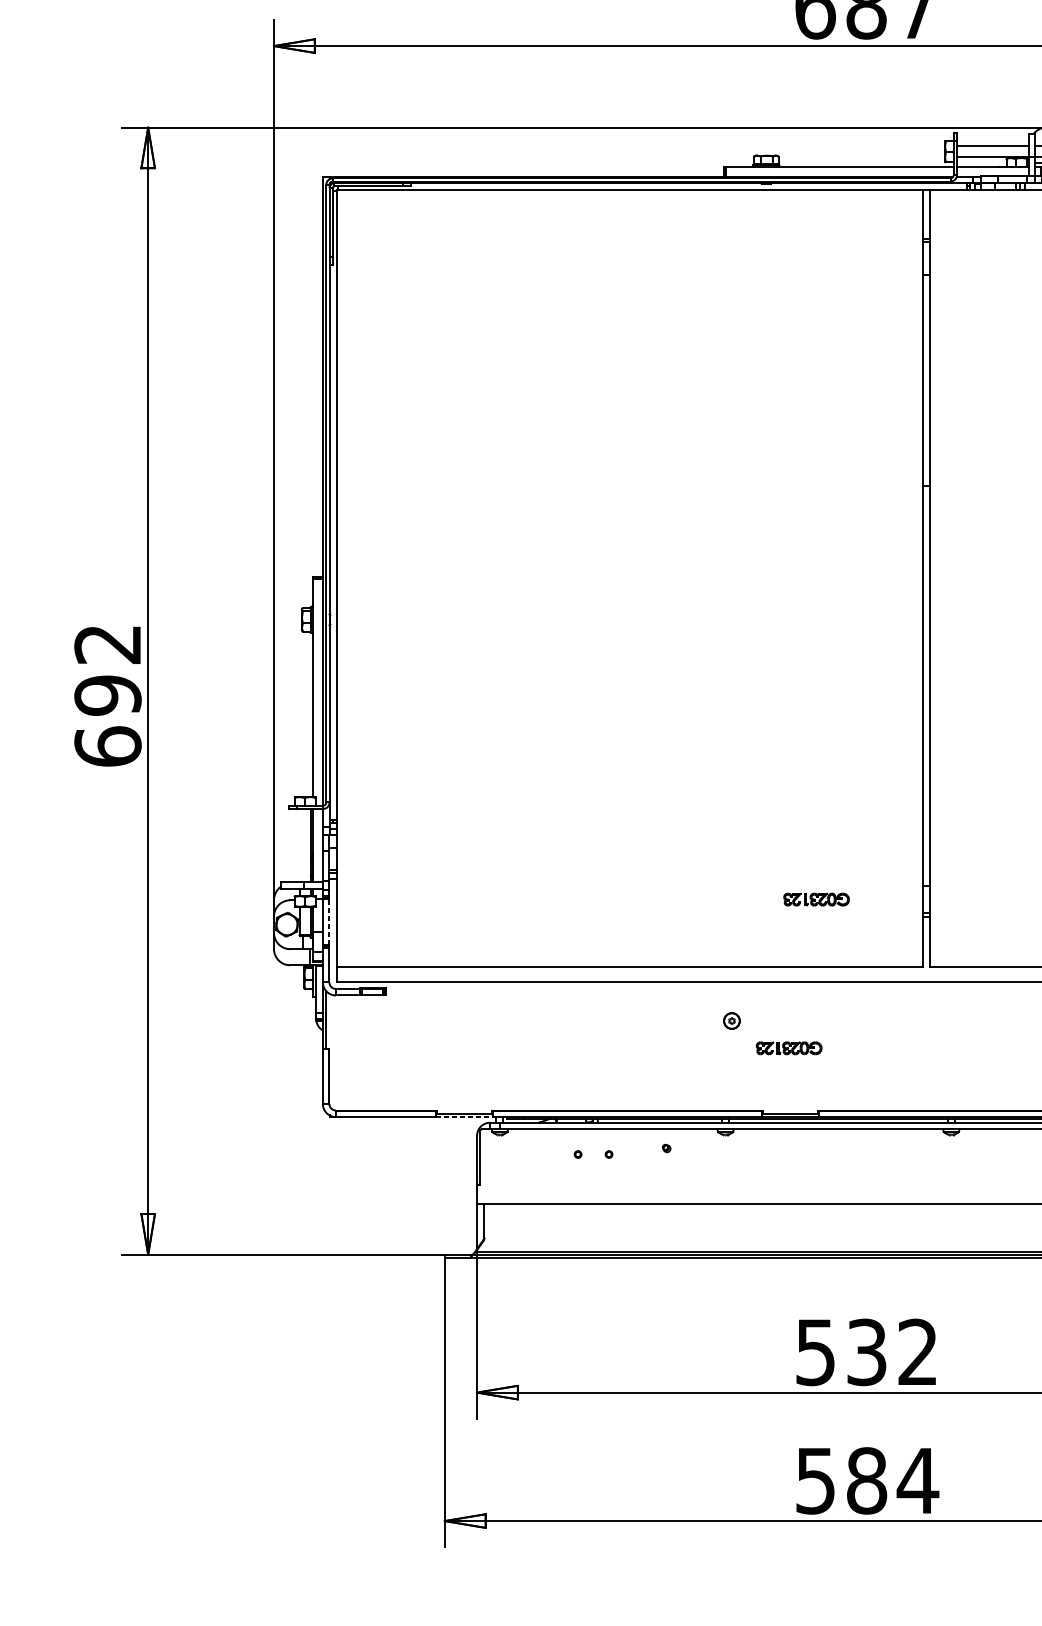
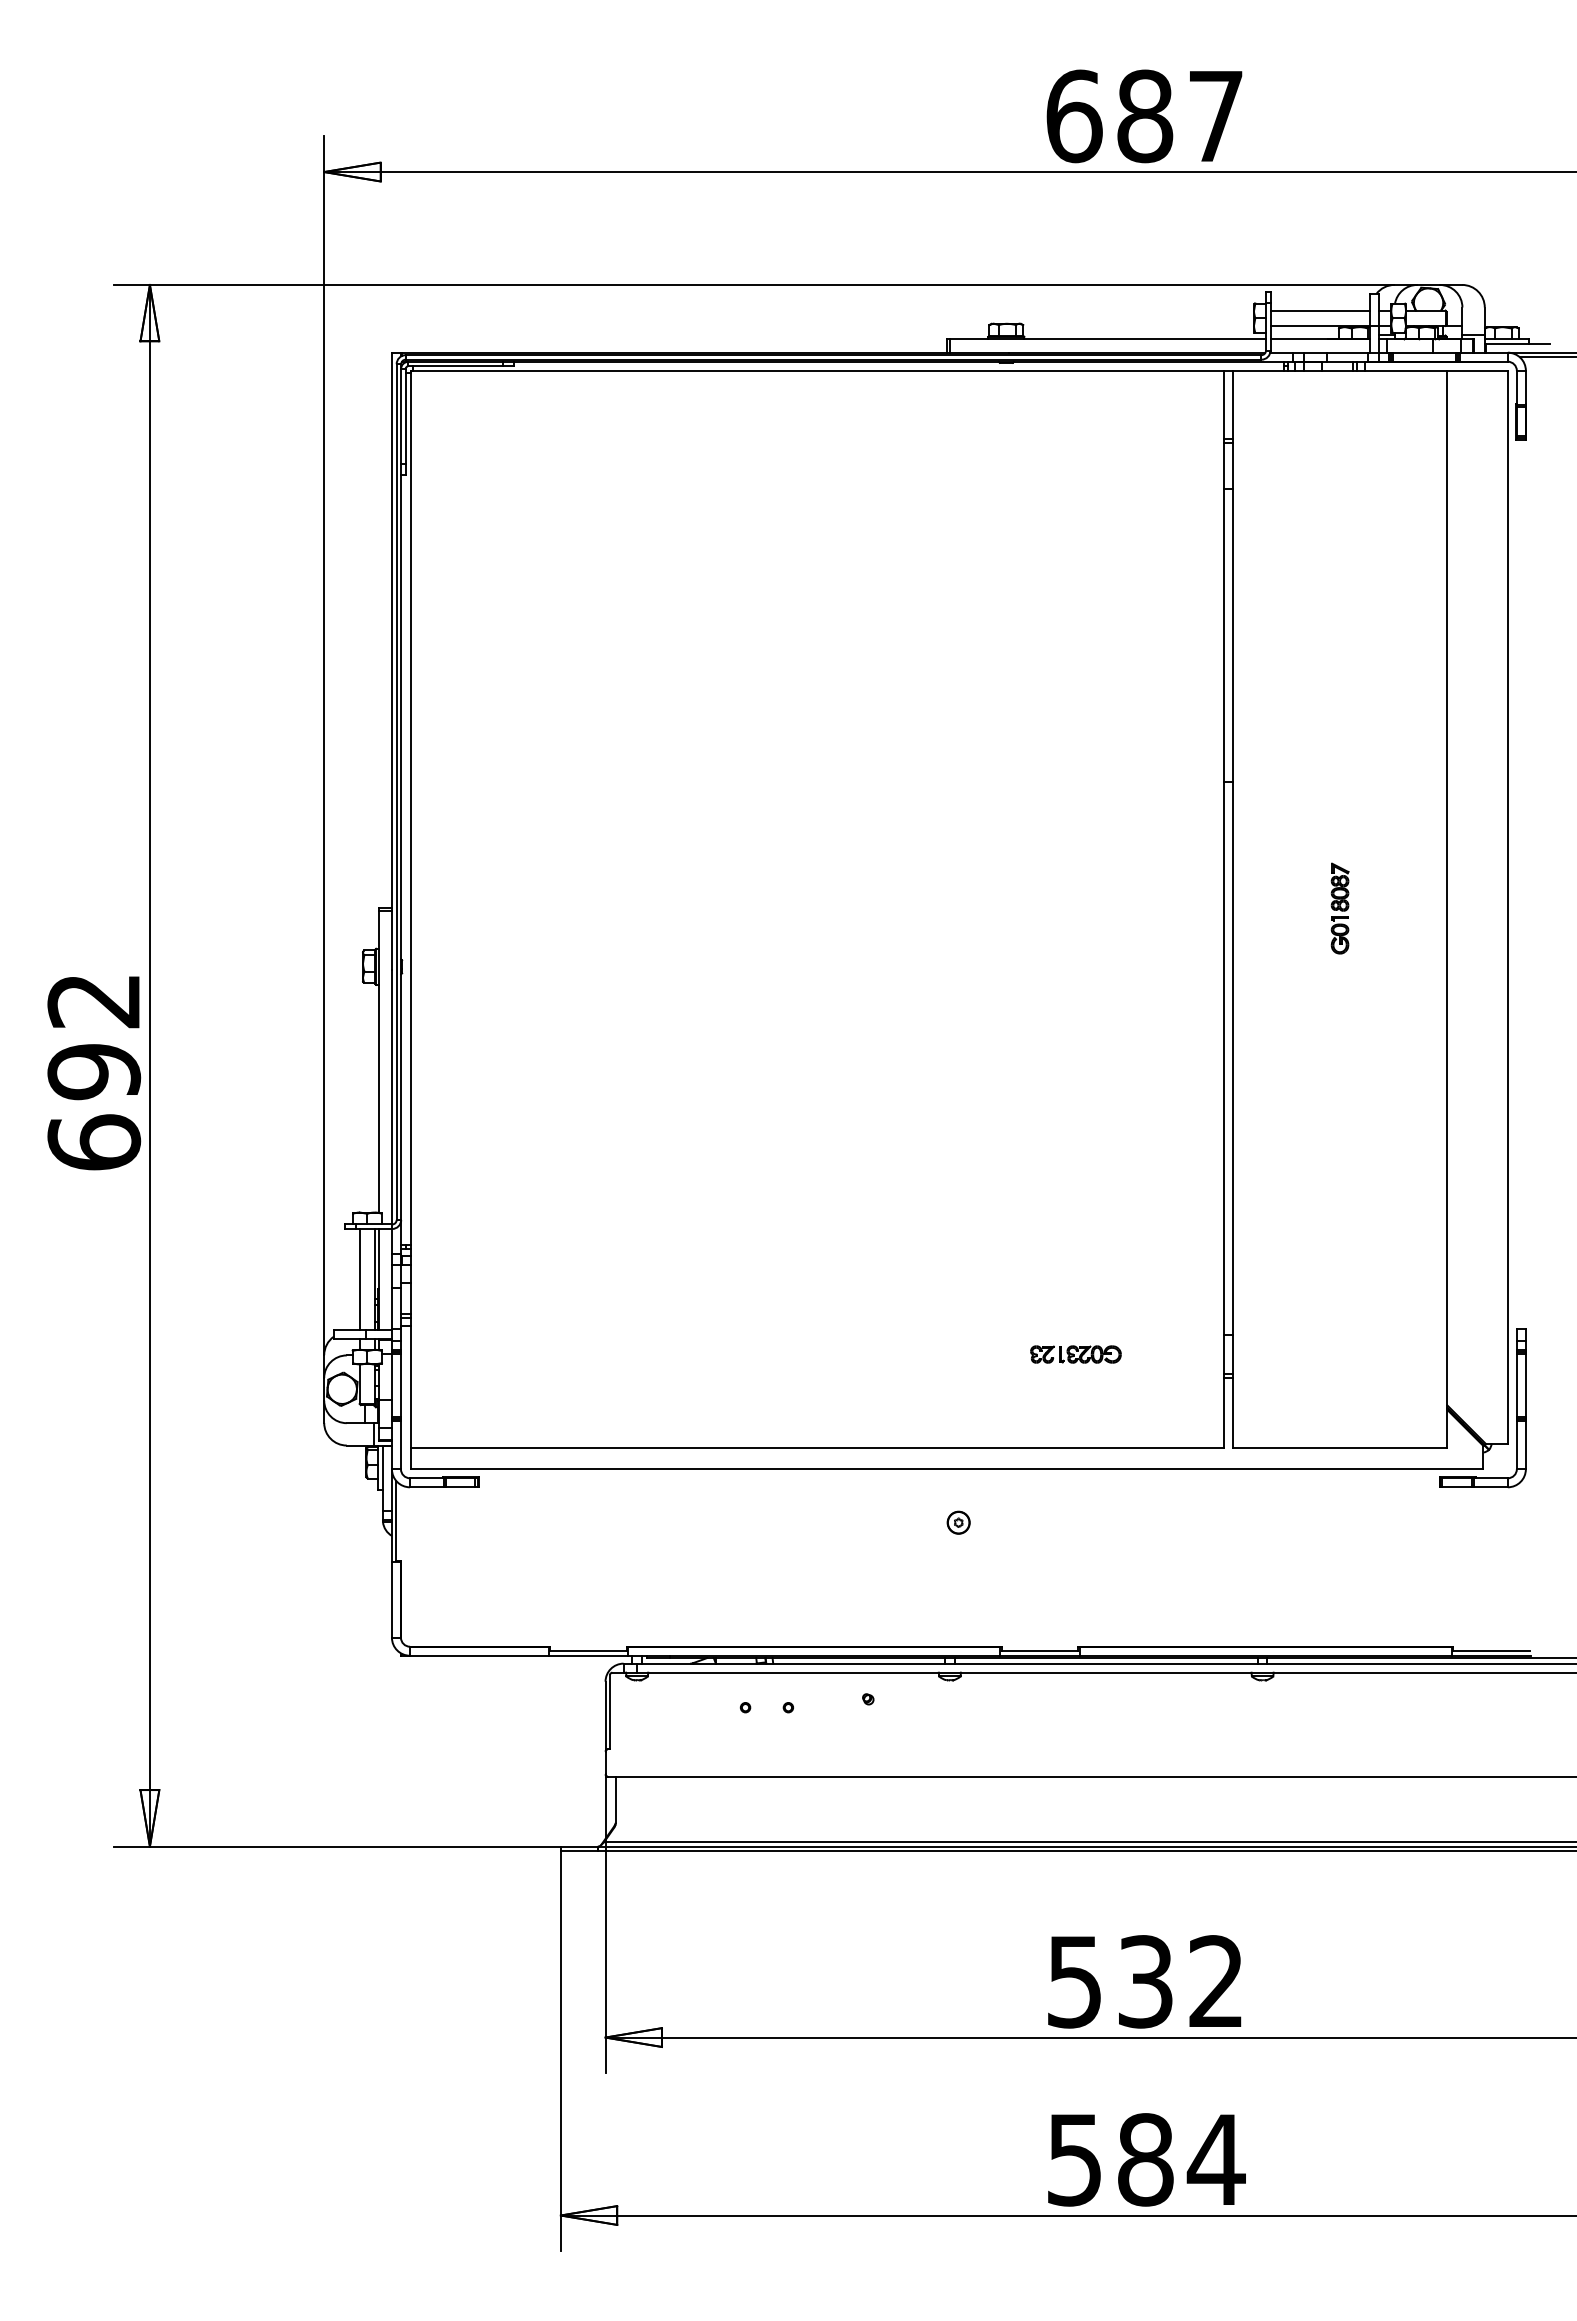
part: (1006, 577) -> (1339, 908), added
line: (299, 845) -> (359, 1279), added
line: (329, 921) -> (400, 1385), dashed -> solid
part: (788, 1048) -> (1037, 1560), removed
line: (464, 1116) -> (588, 1655), dashed -> solid

